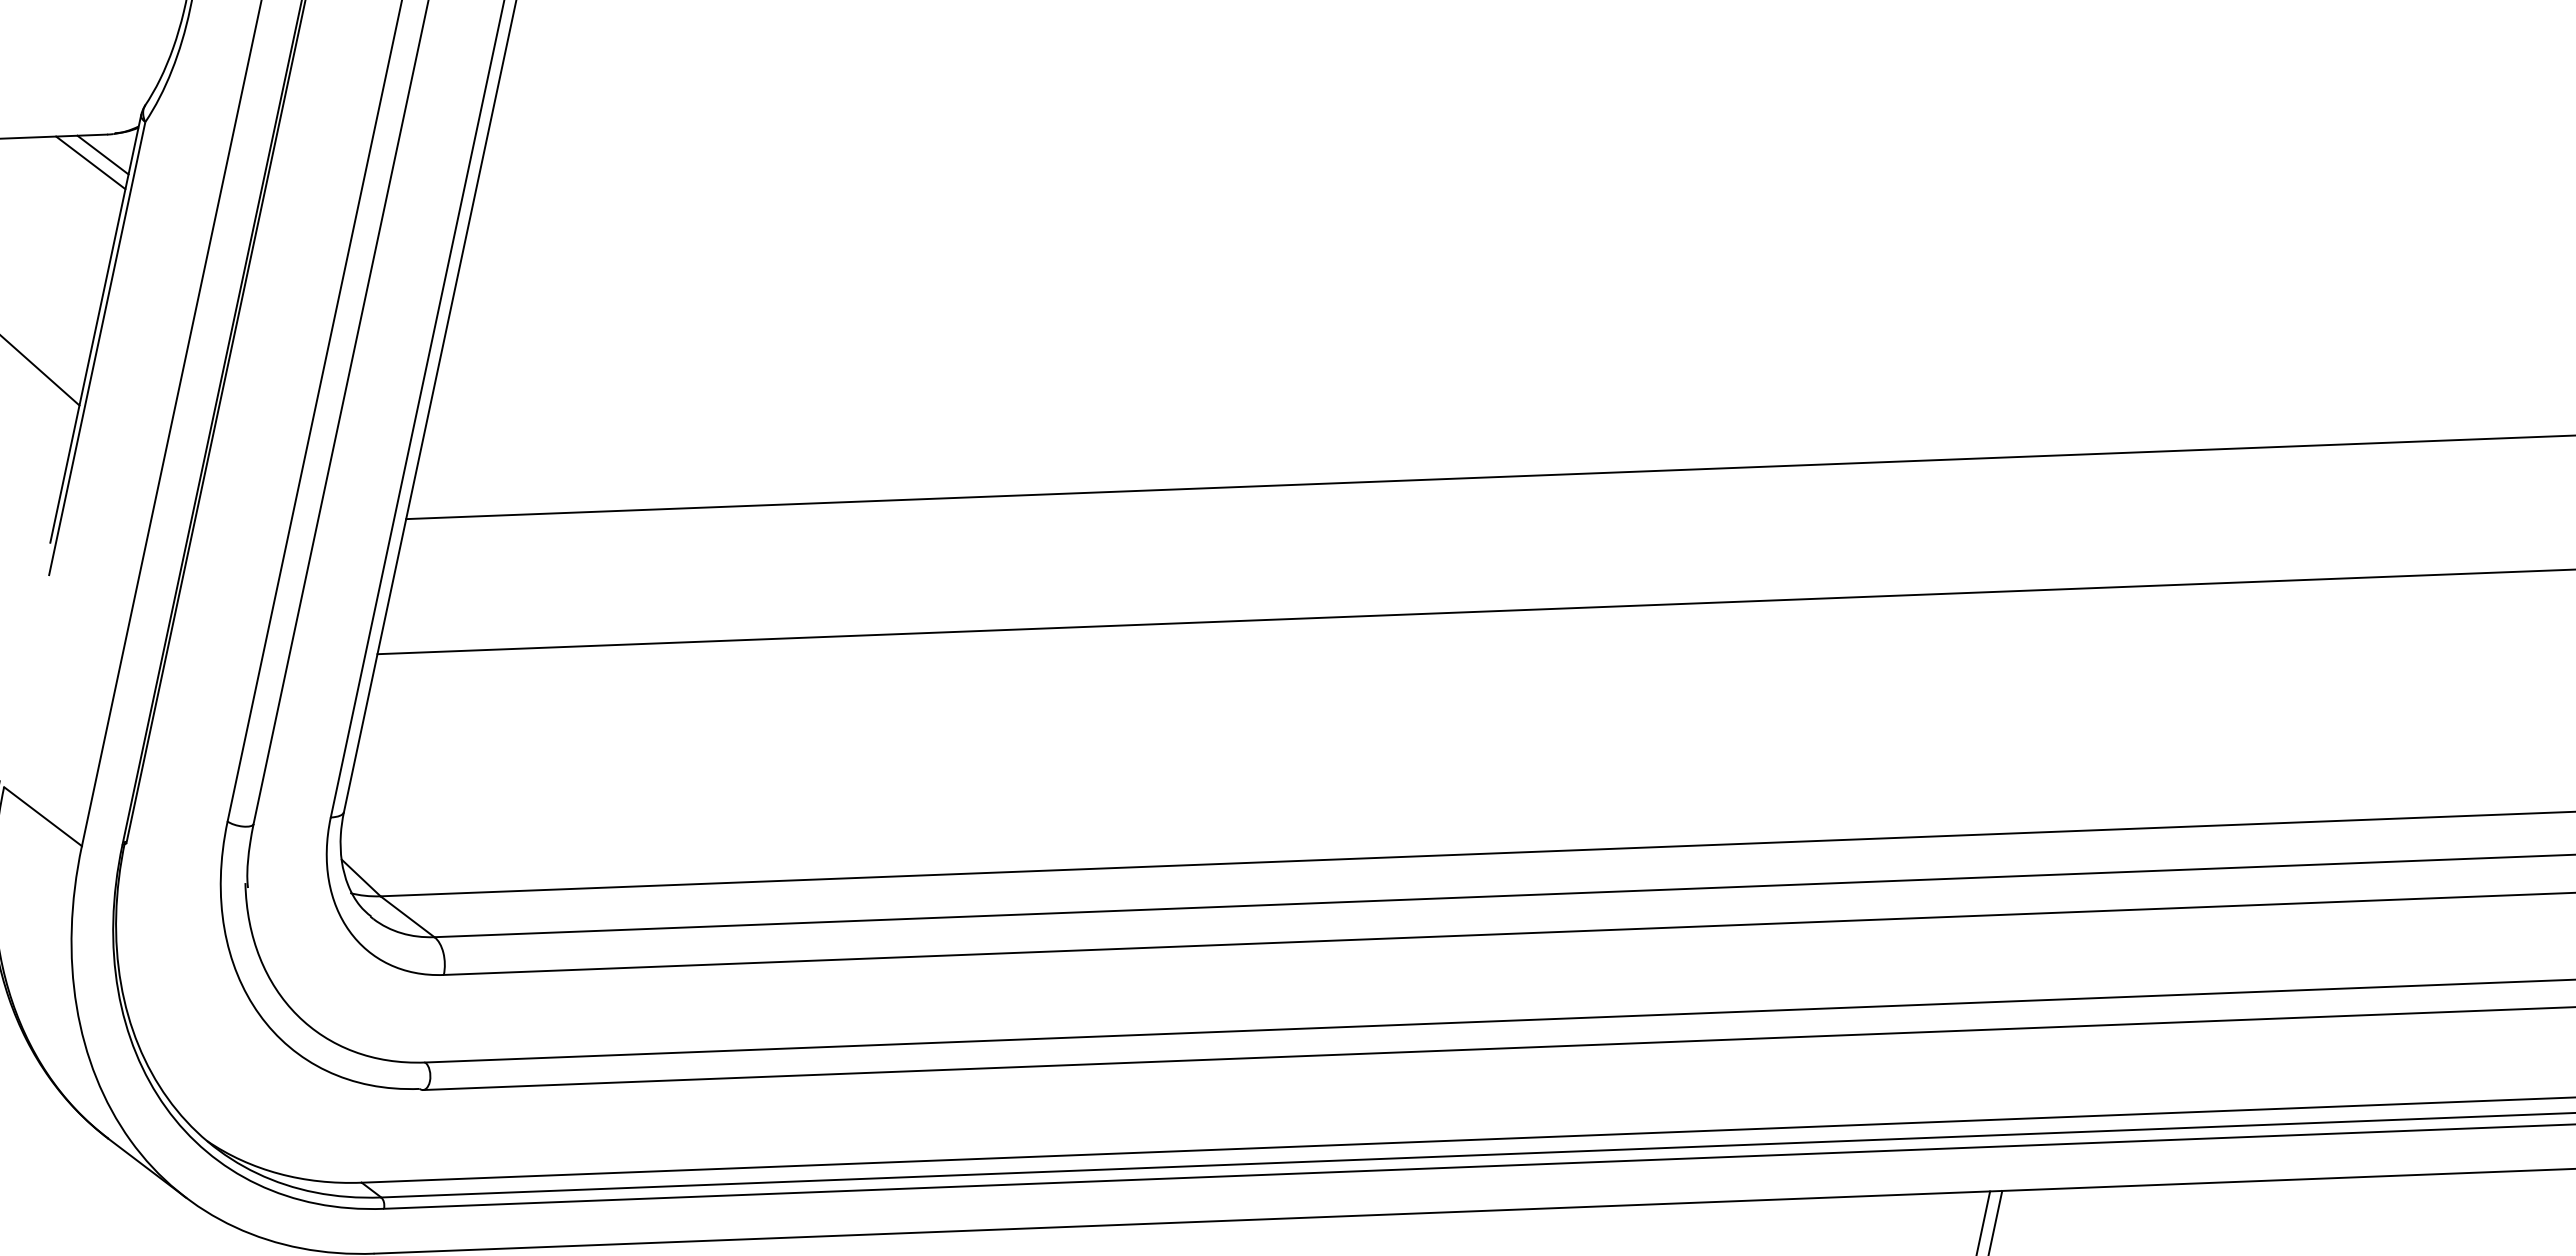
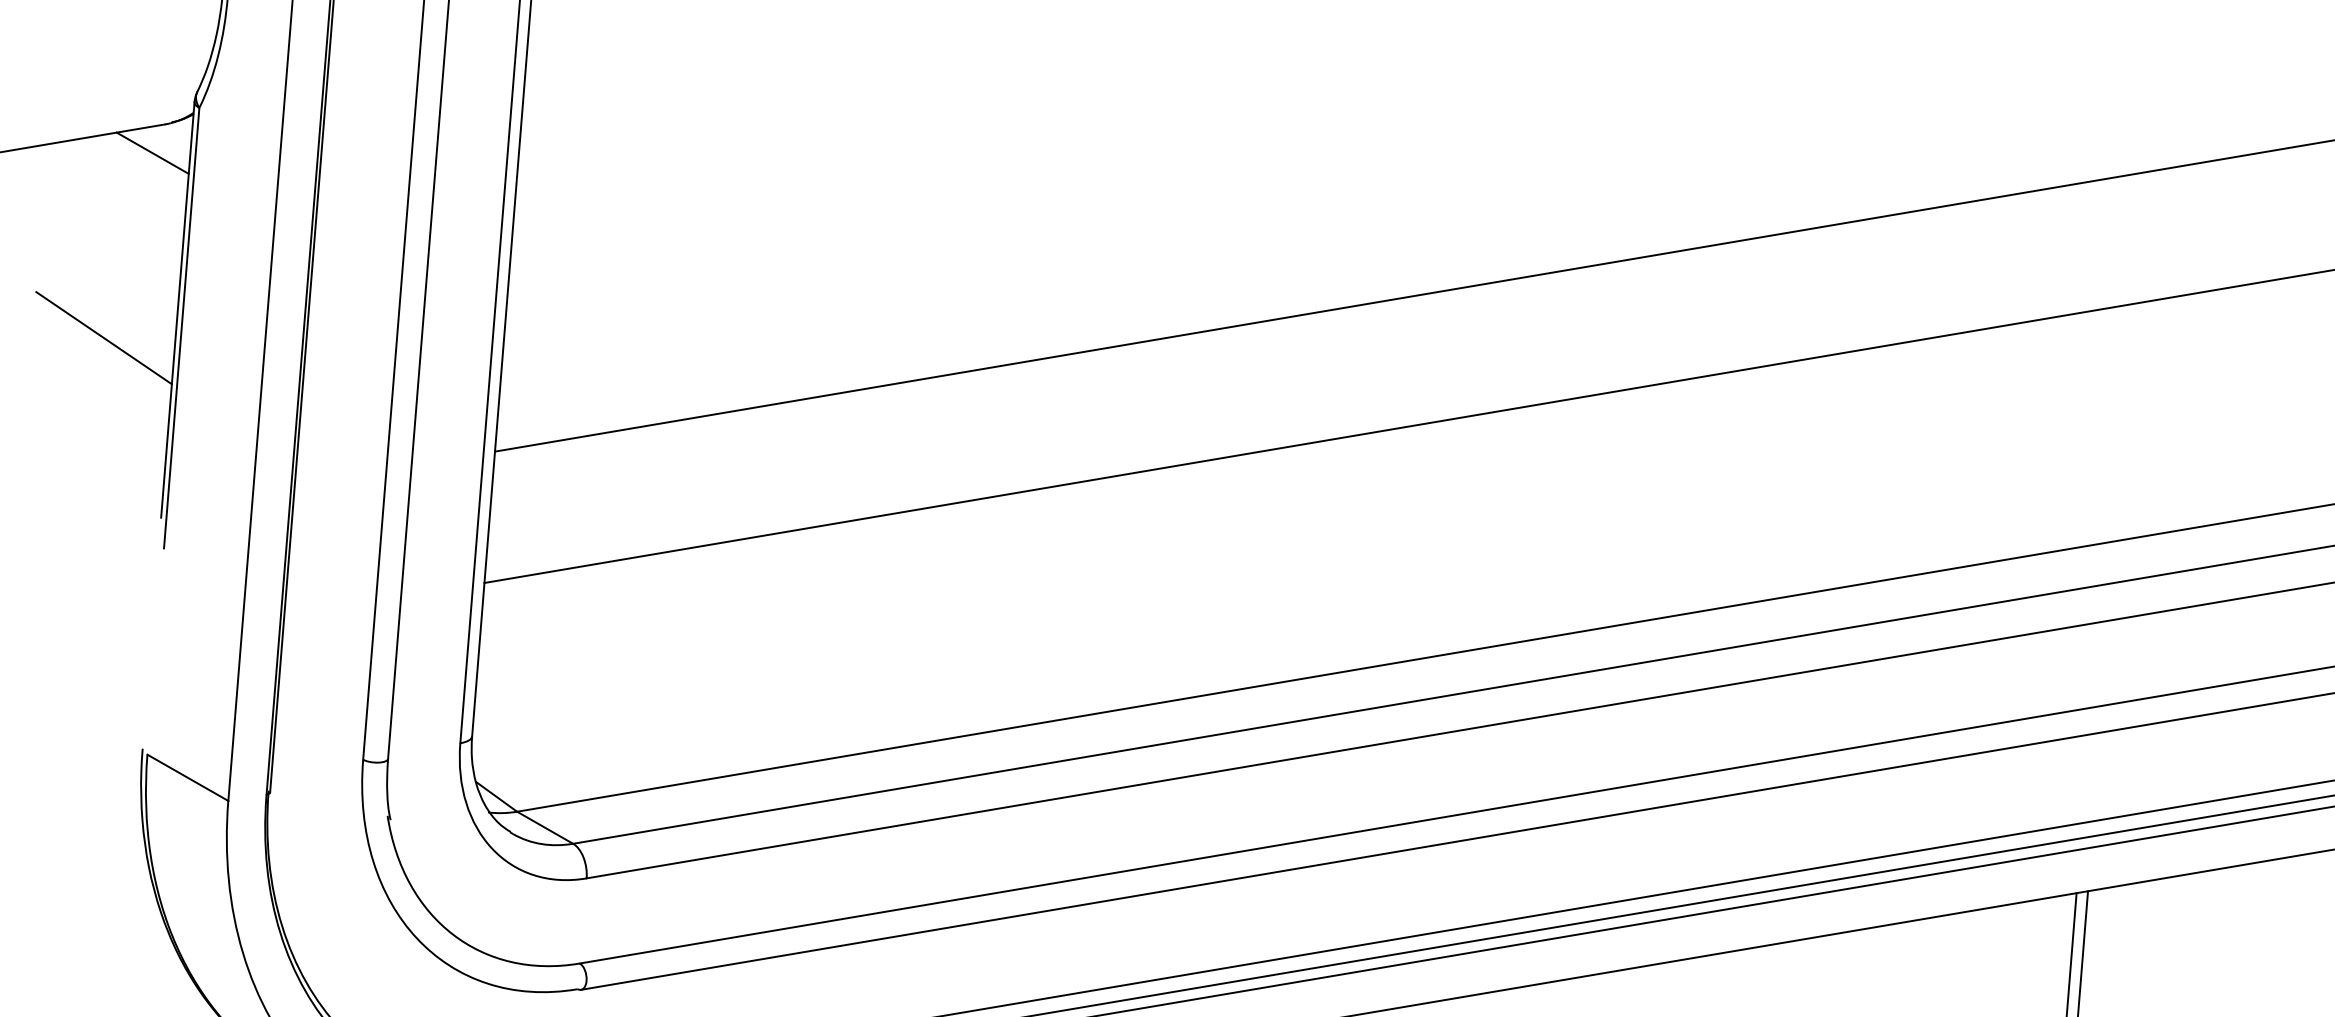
line: (102, 154) -> (162, 143), removed

